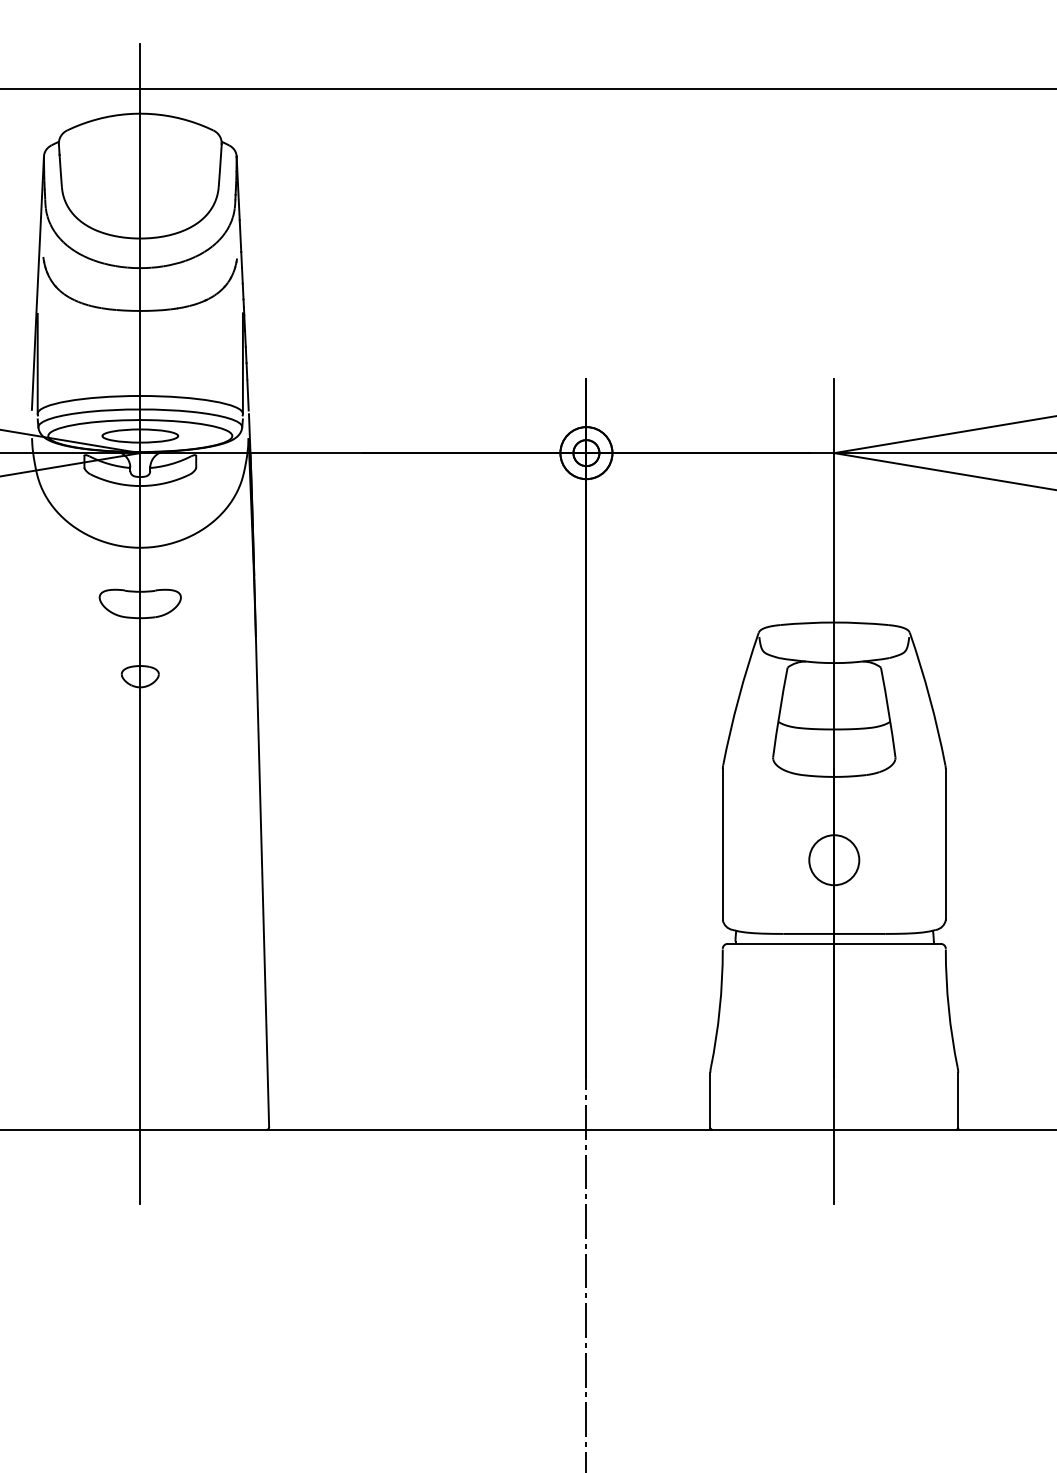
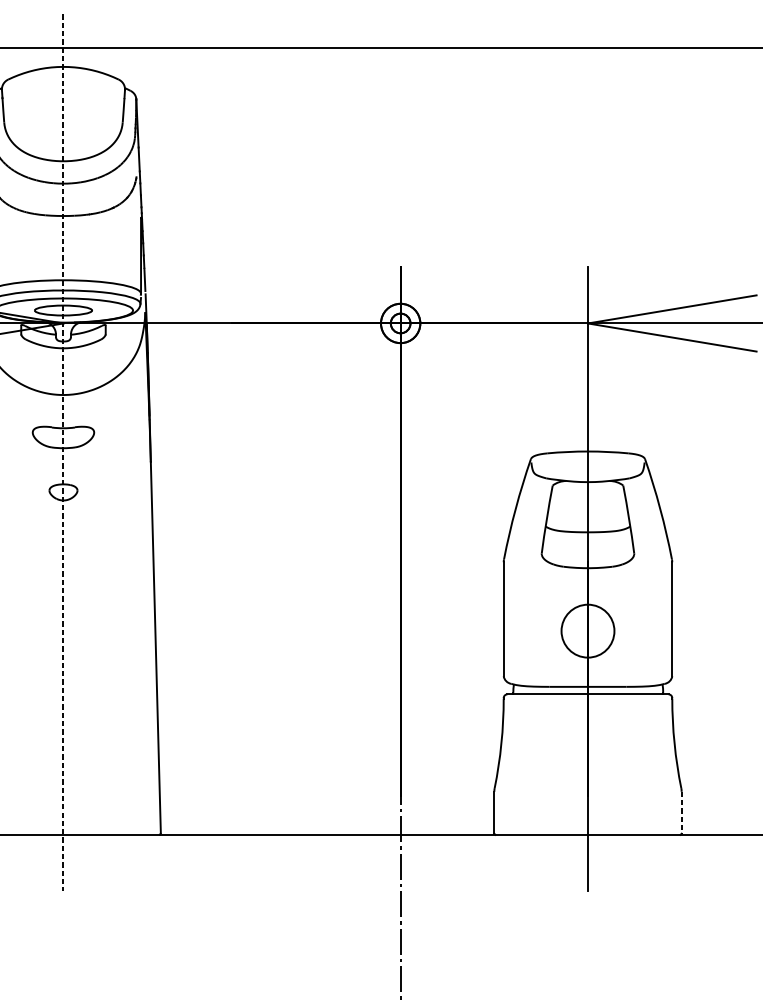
line: (140, 624) -> (63, 452), solid -> dashed
circle: (834, 860) -> (588, 631), size x1.4
line: (958, 1100) -> (681, 812), solid -> dashed

